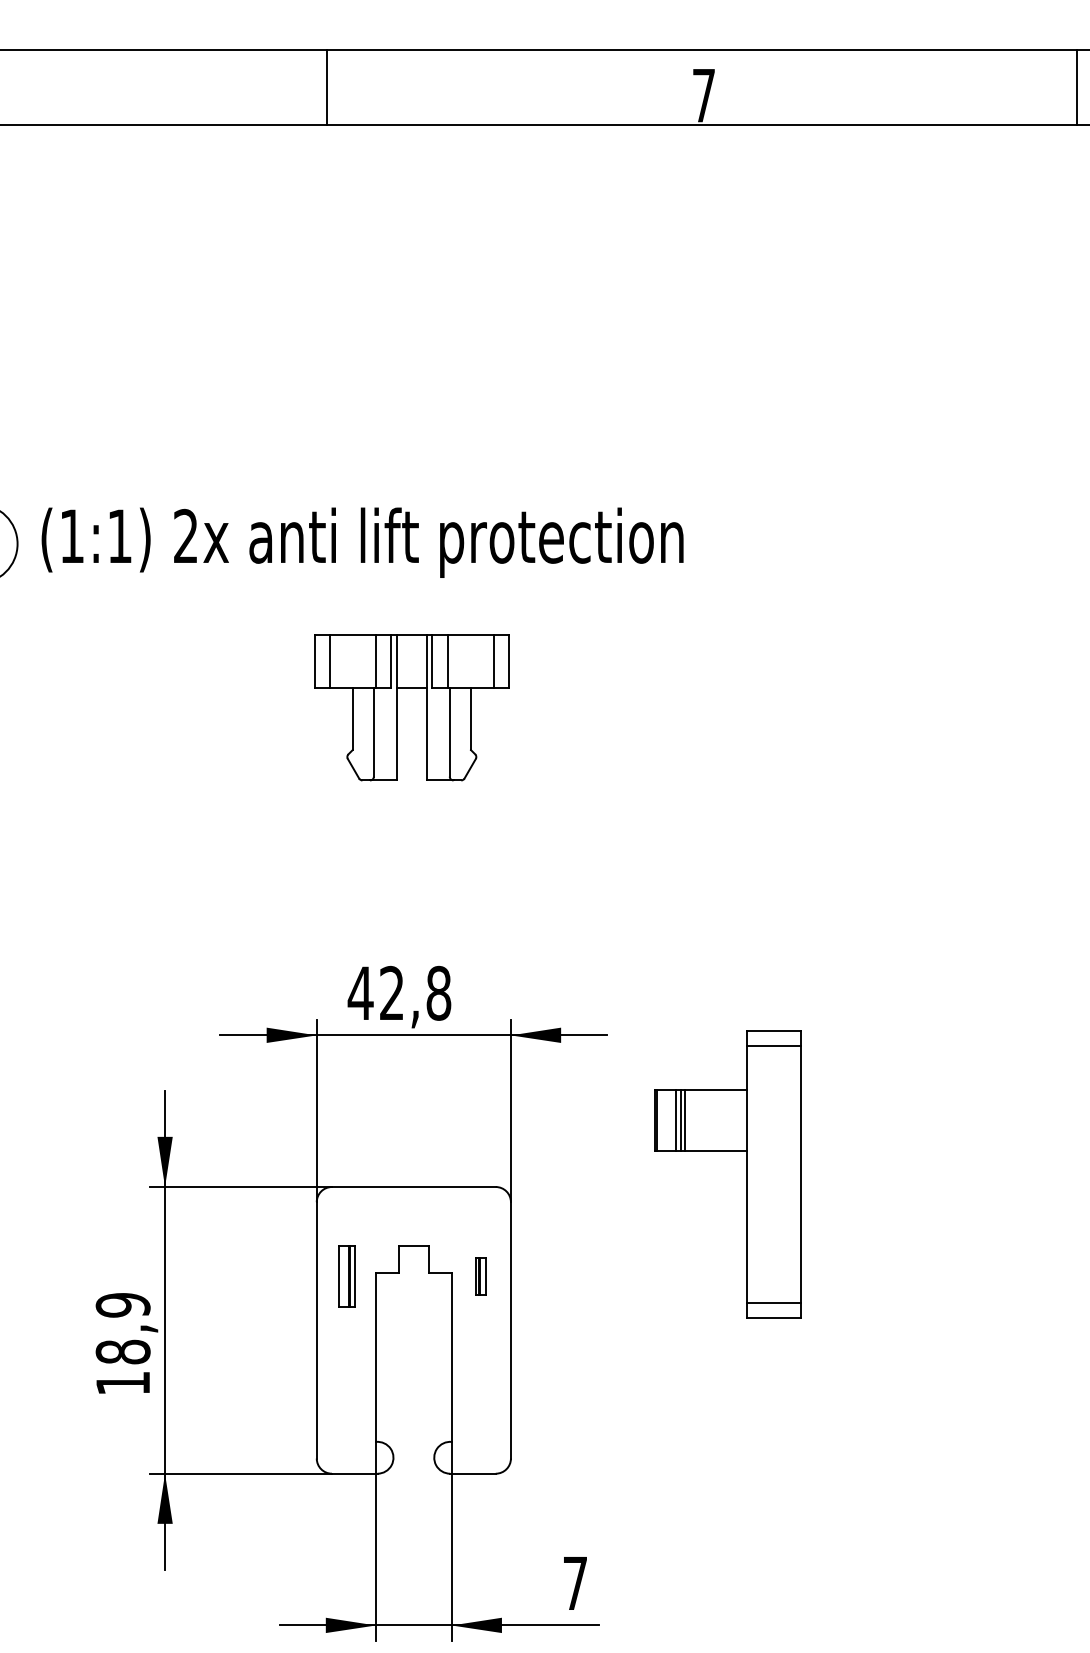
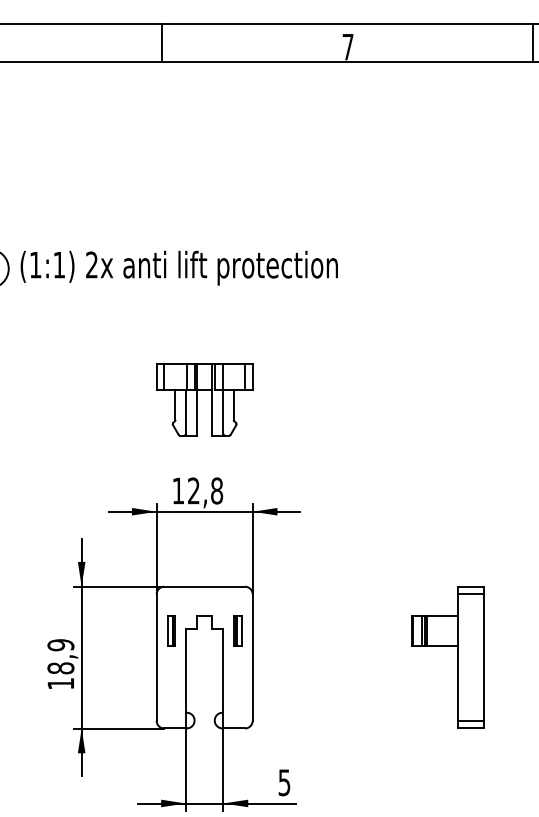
part: (397, 707) -> (197, 399), moved
text: (360, 992) -> (178, 490), 42,8 -> 12,8
part: (747, 1174) -> (457, 657), moved
part: (480, 1275) -> (237, 630), size x1.67
text: (575, 1582) -> (284, 782), 7 -> 5

